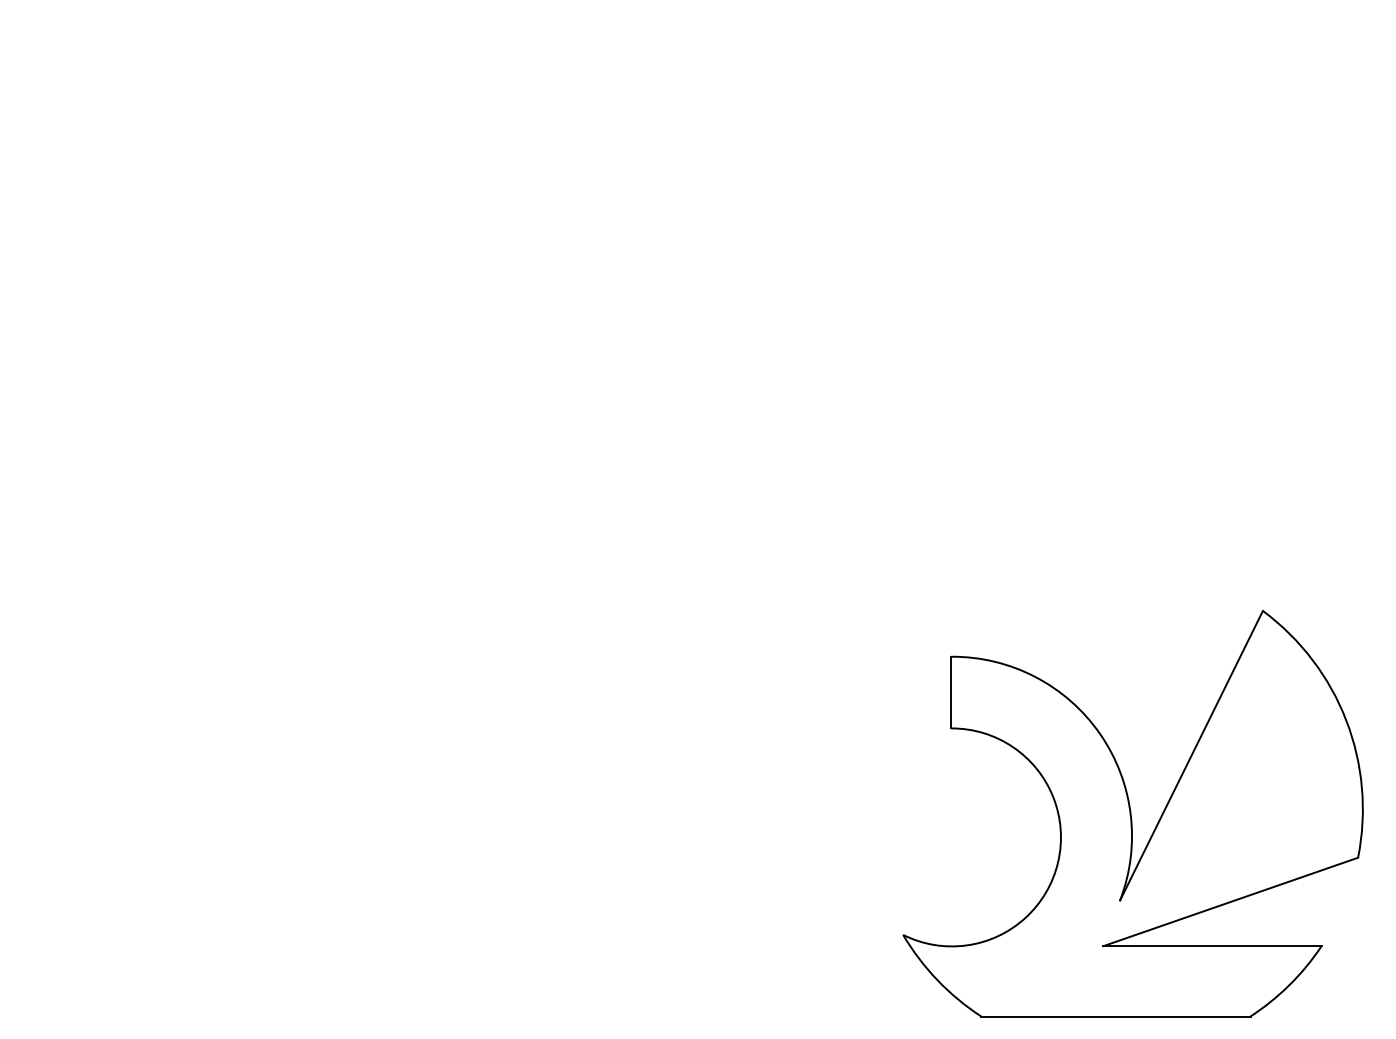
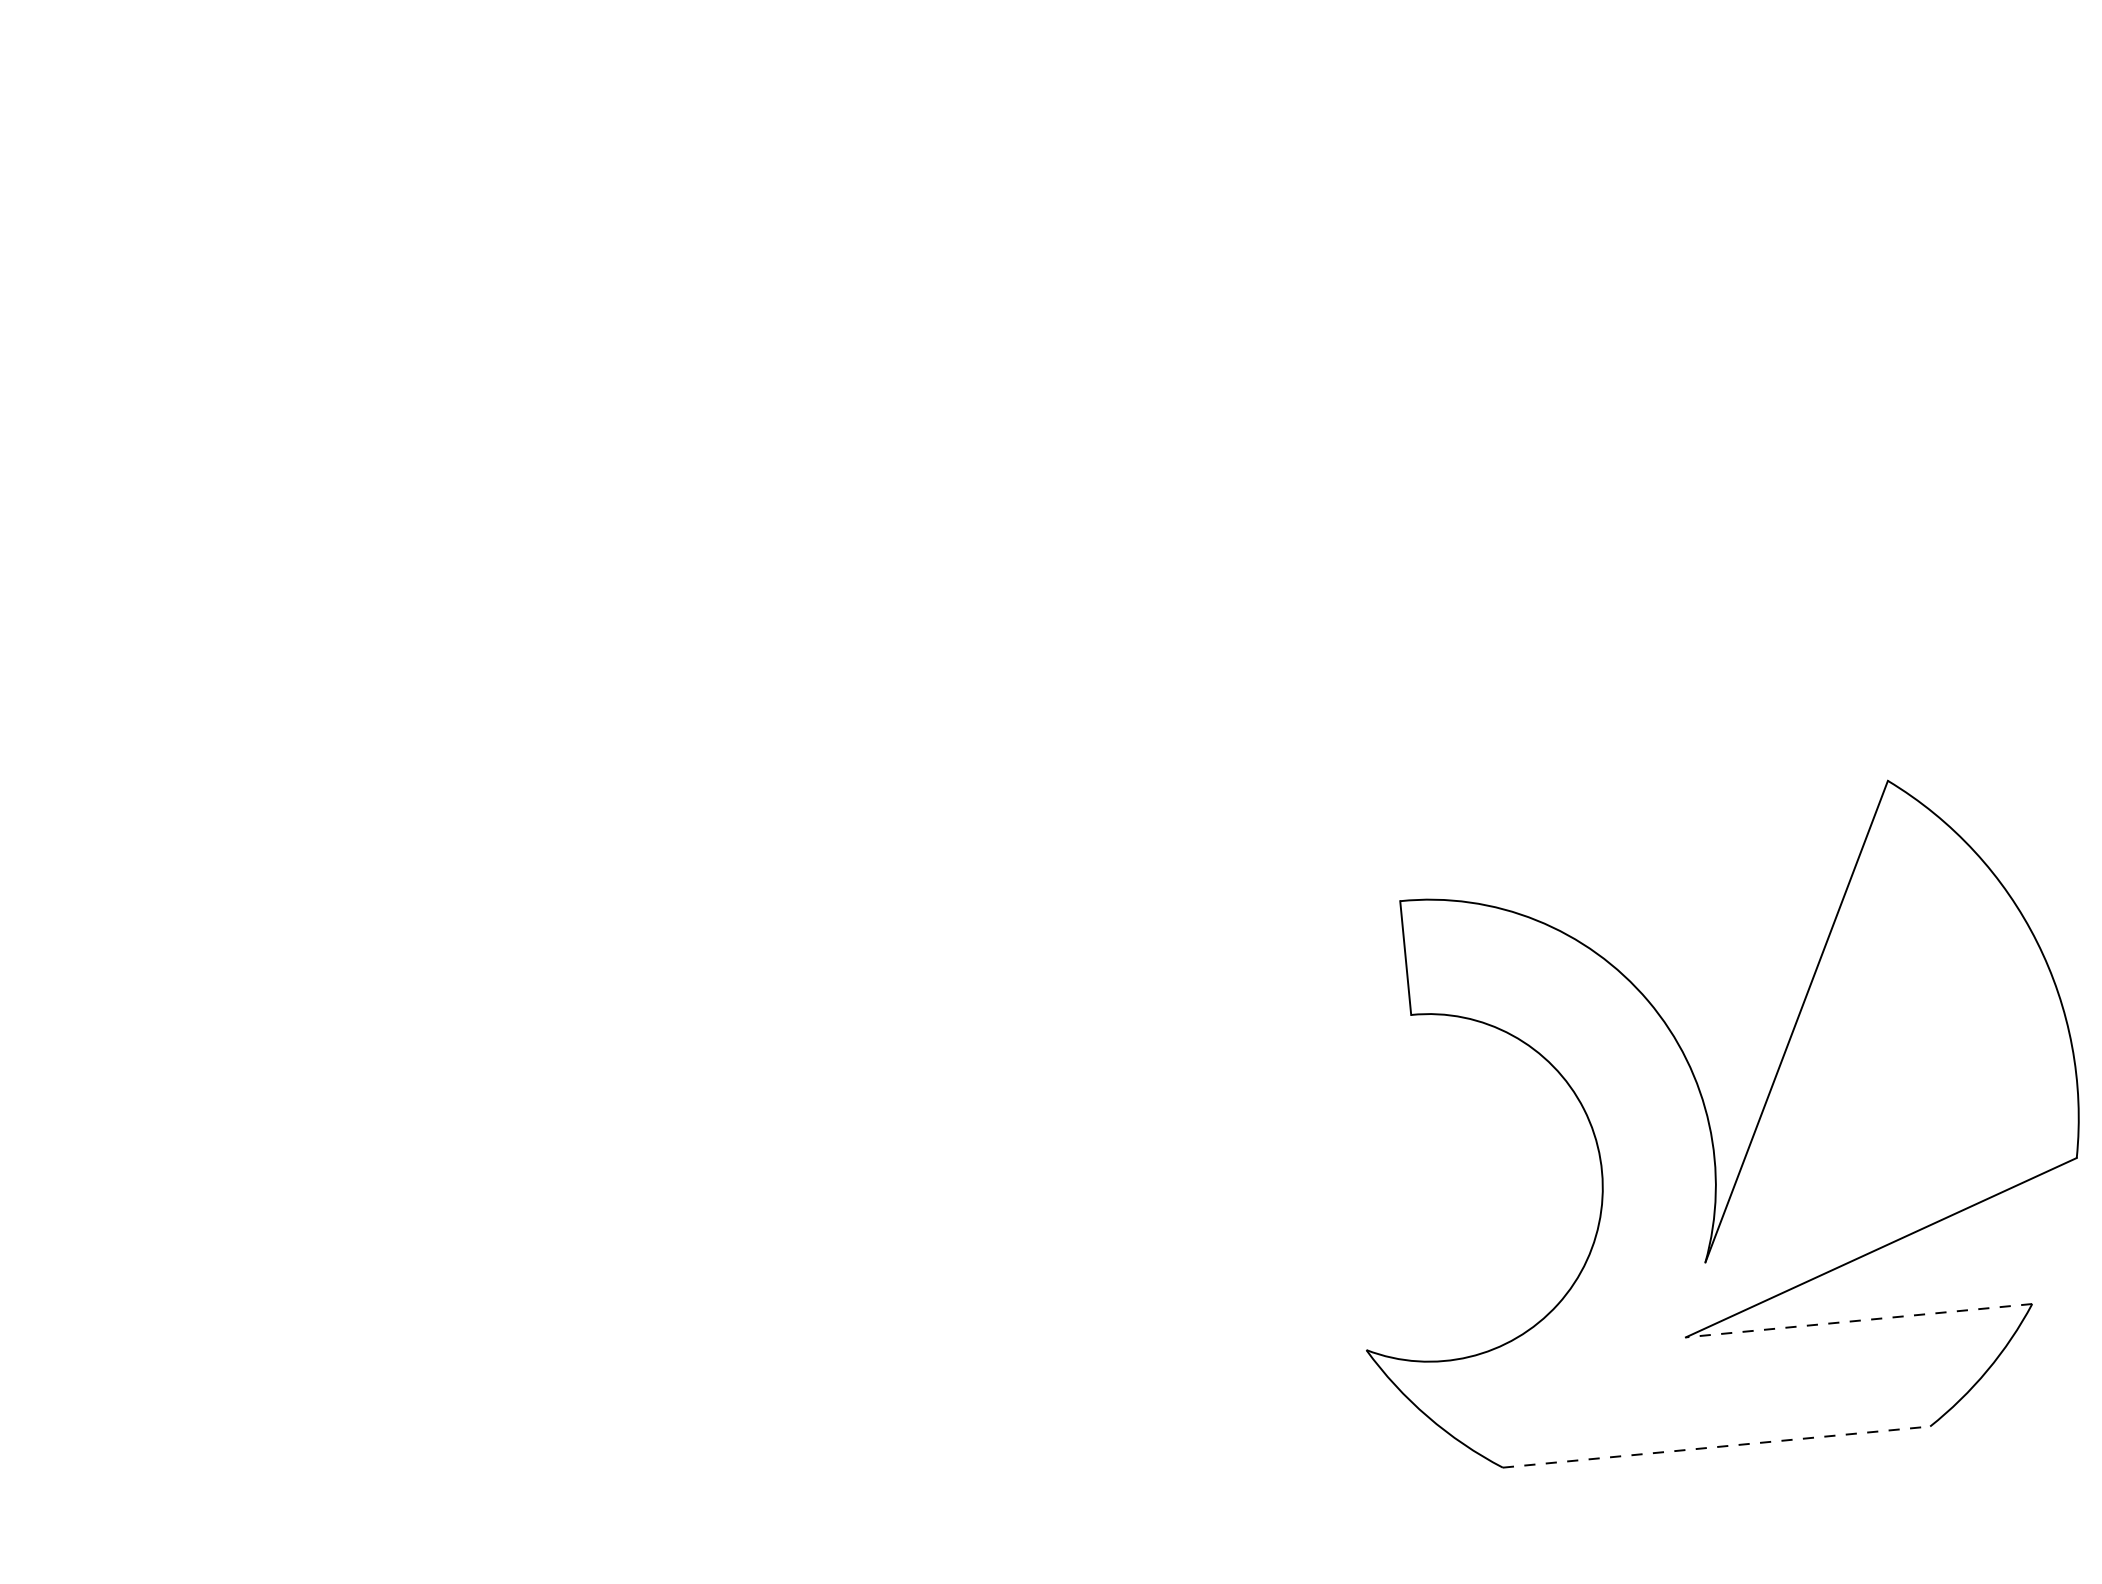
line: (1211, 946) -> (1857, 1321), solid -> dashed
line: (1115, 1016) -> (1715, 1447), solid -> dashed

